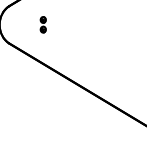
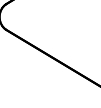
part: (43, 24) -> (29, 16), removed

